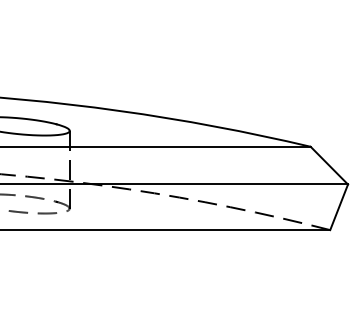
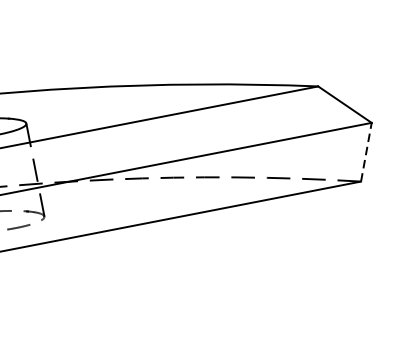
line: (339, 206) -> (366, 151), solid -> dashed

